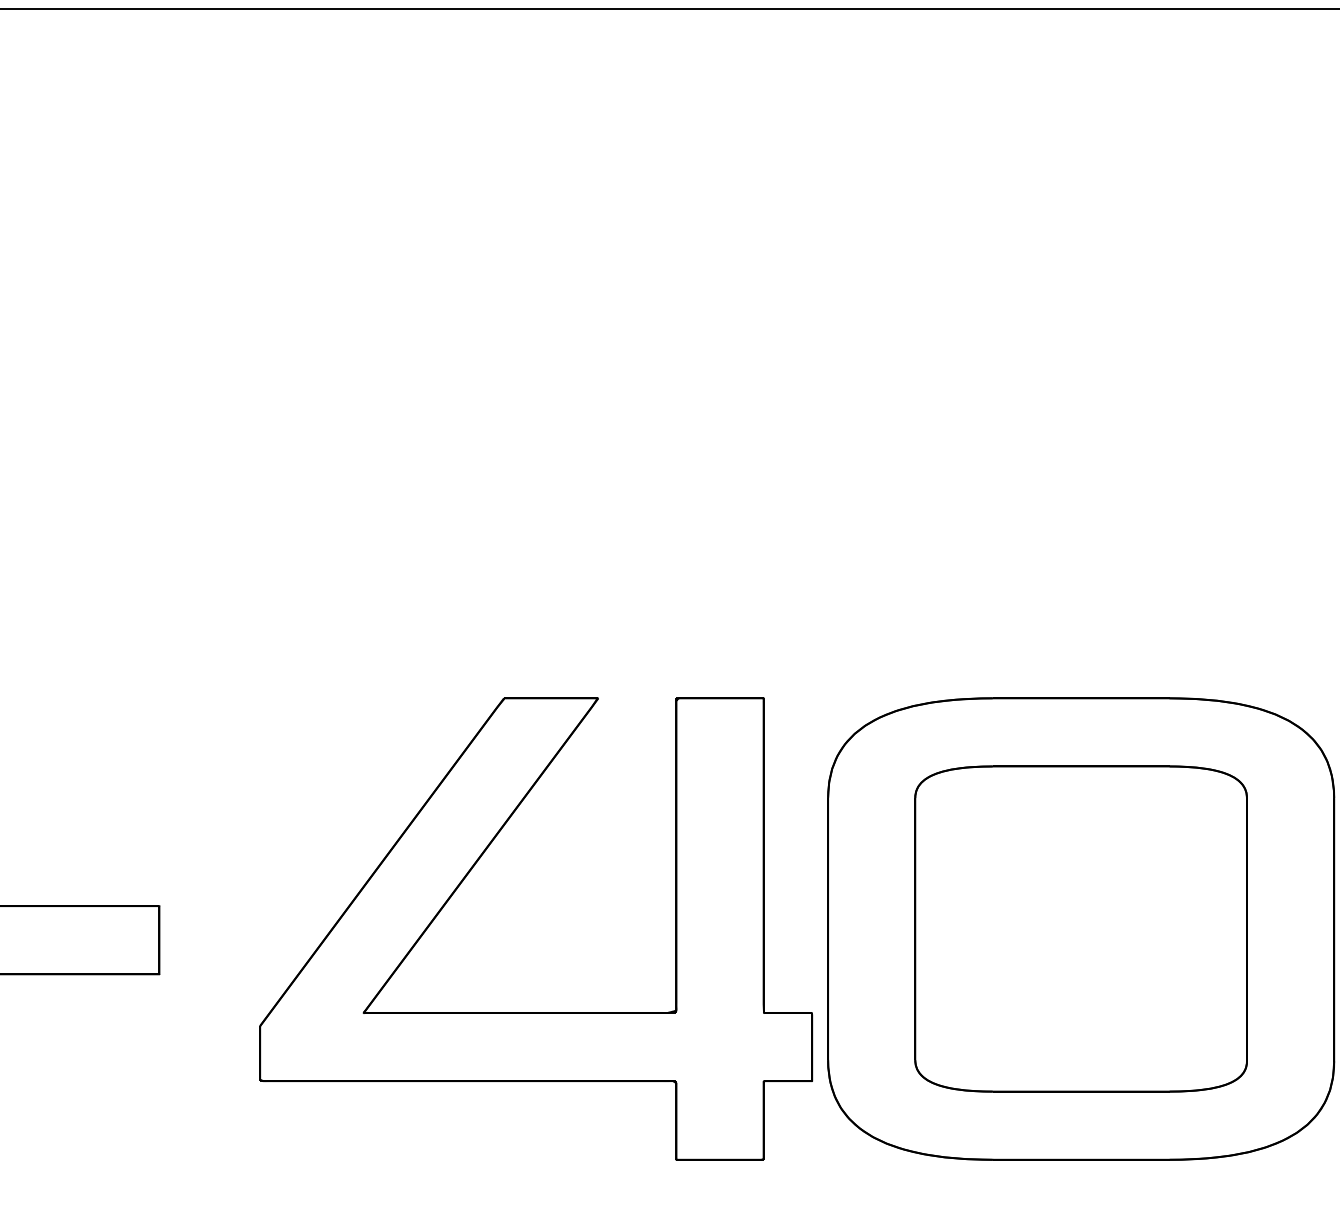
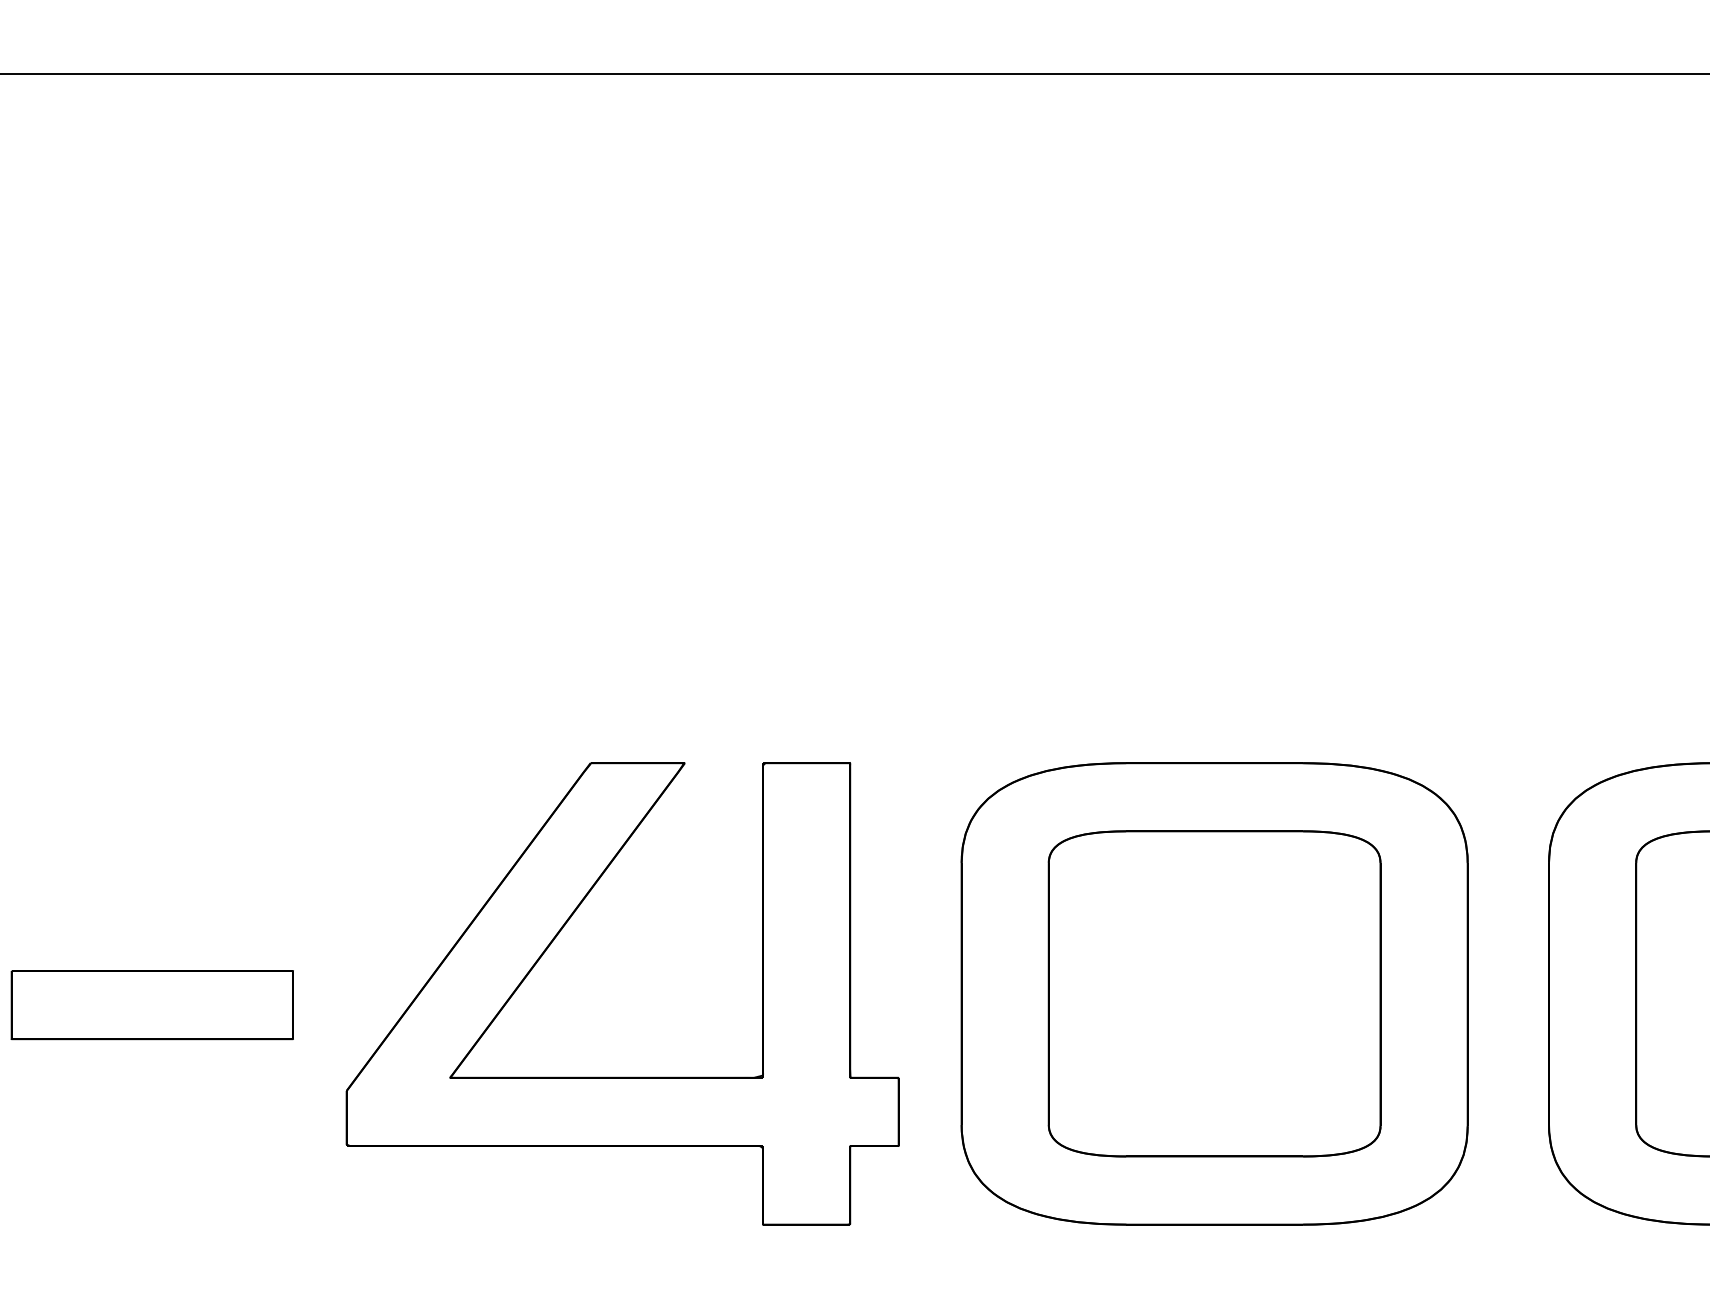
part: (535, 1011) -> (622, 1076), moved

